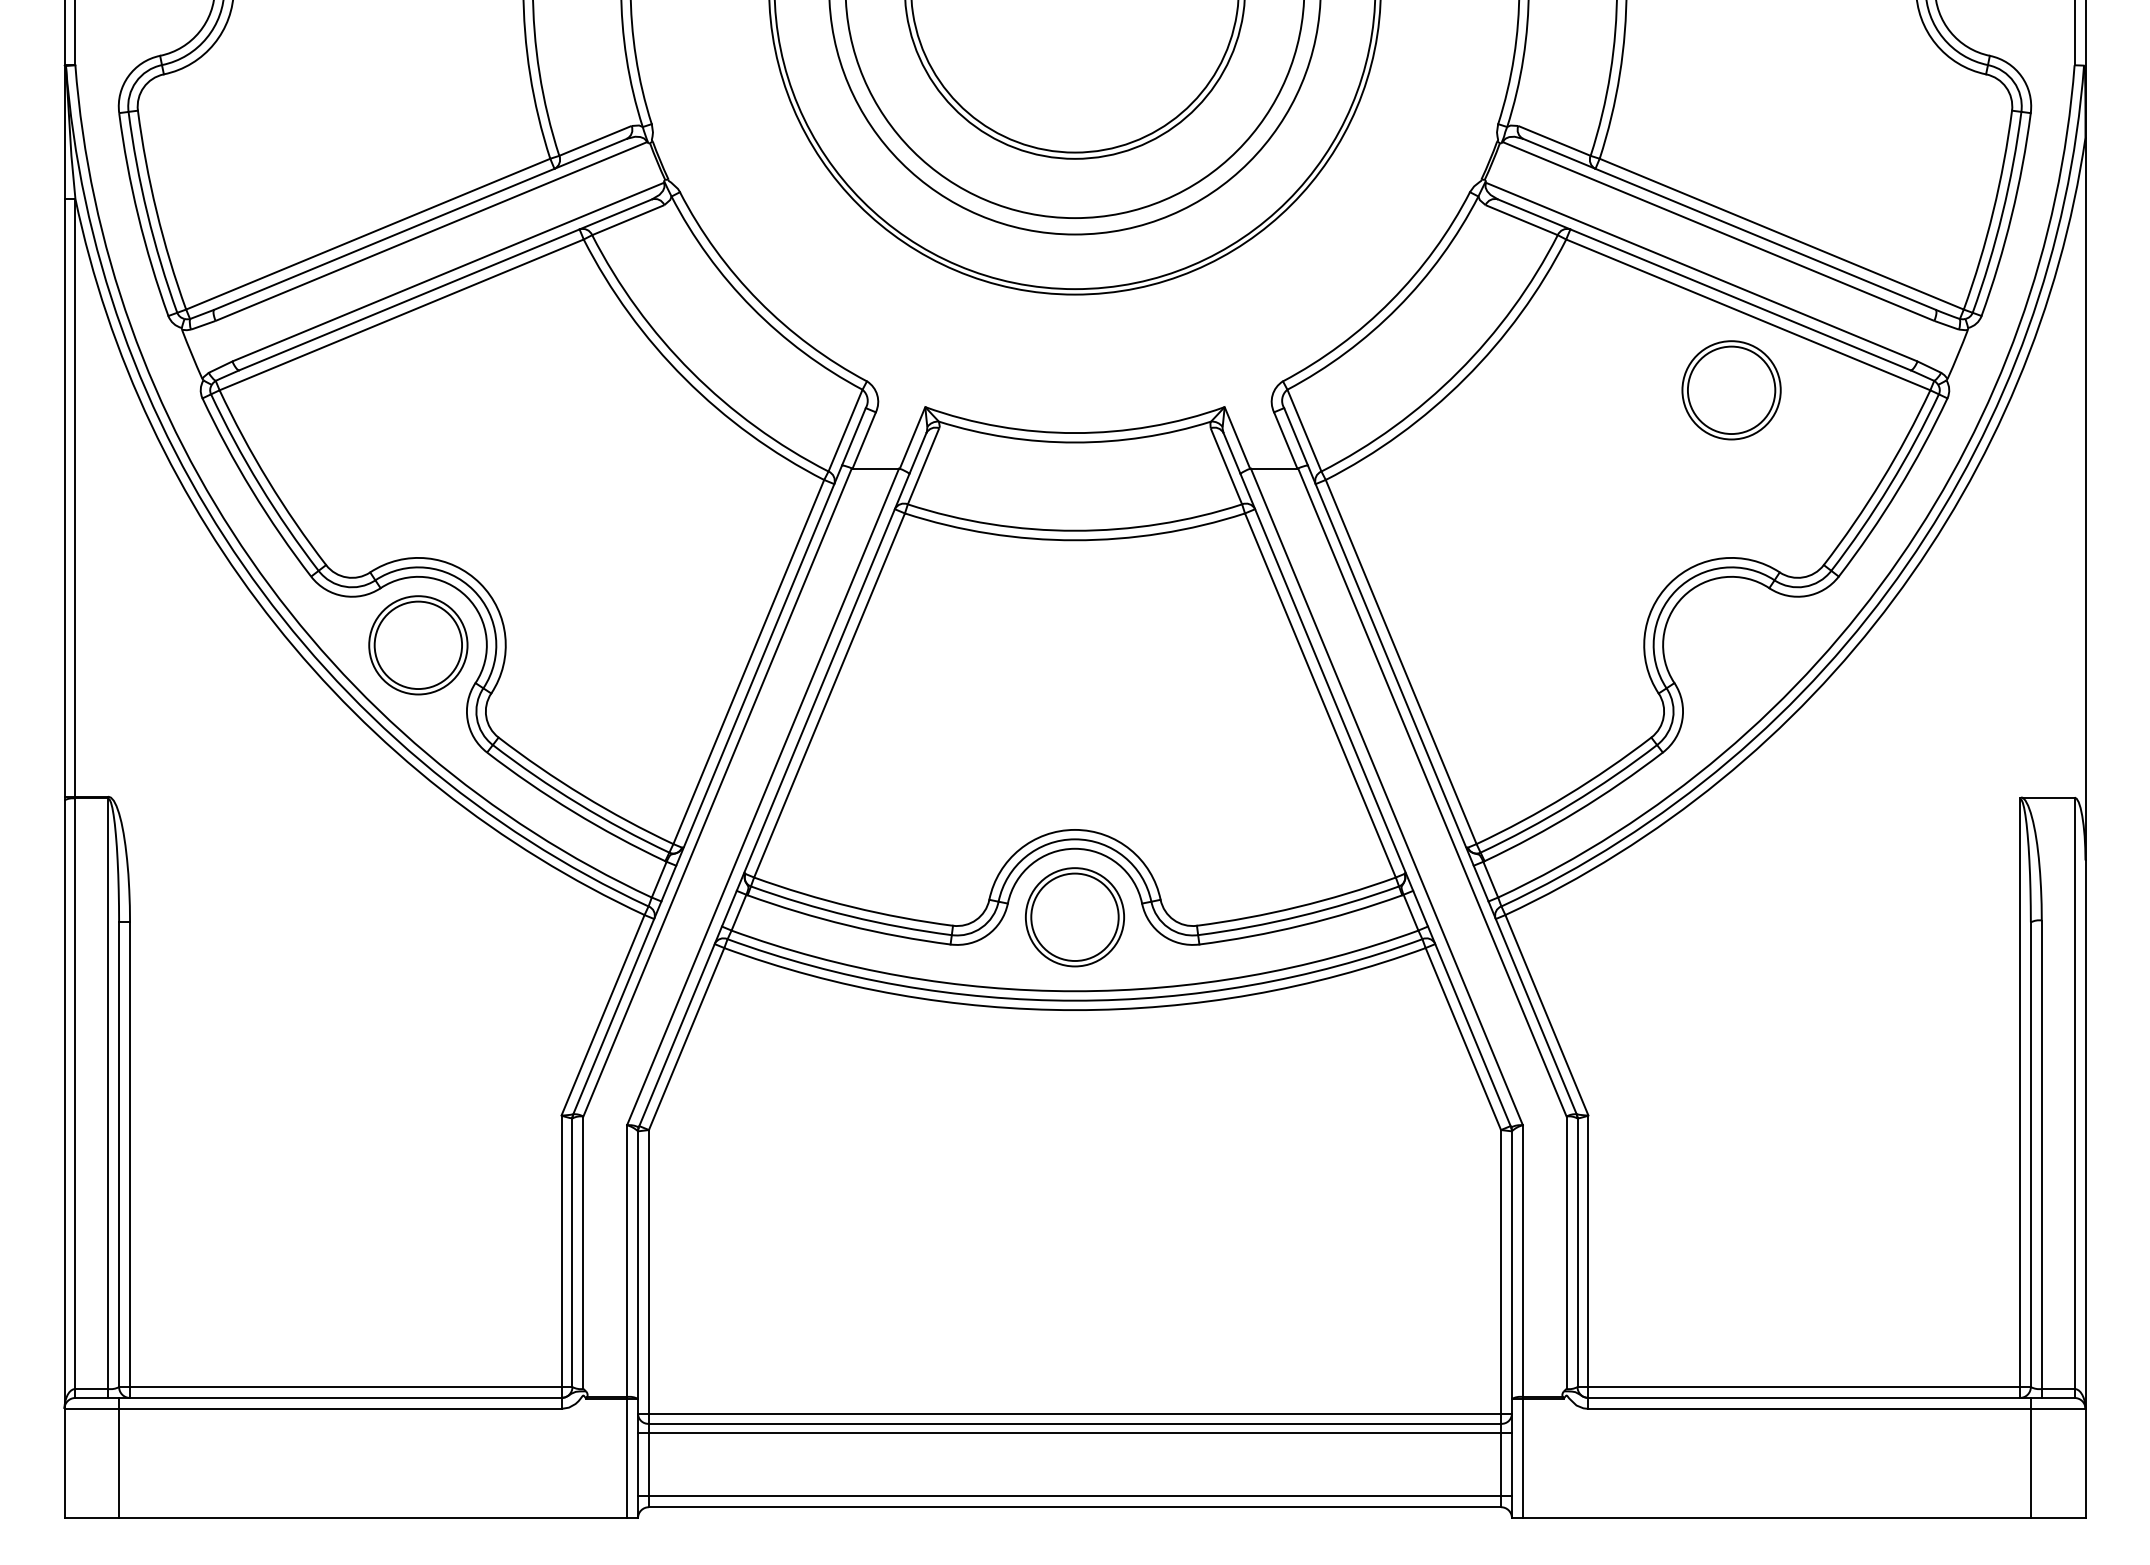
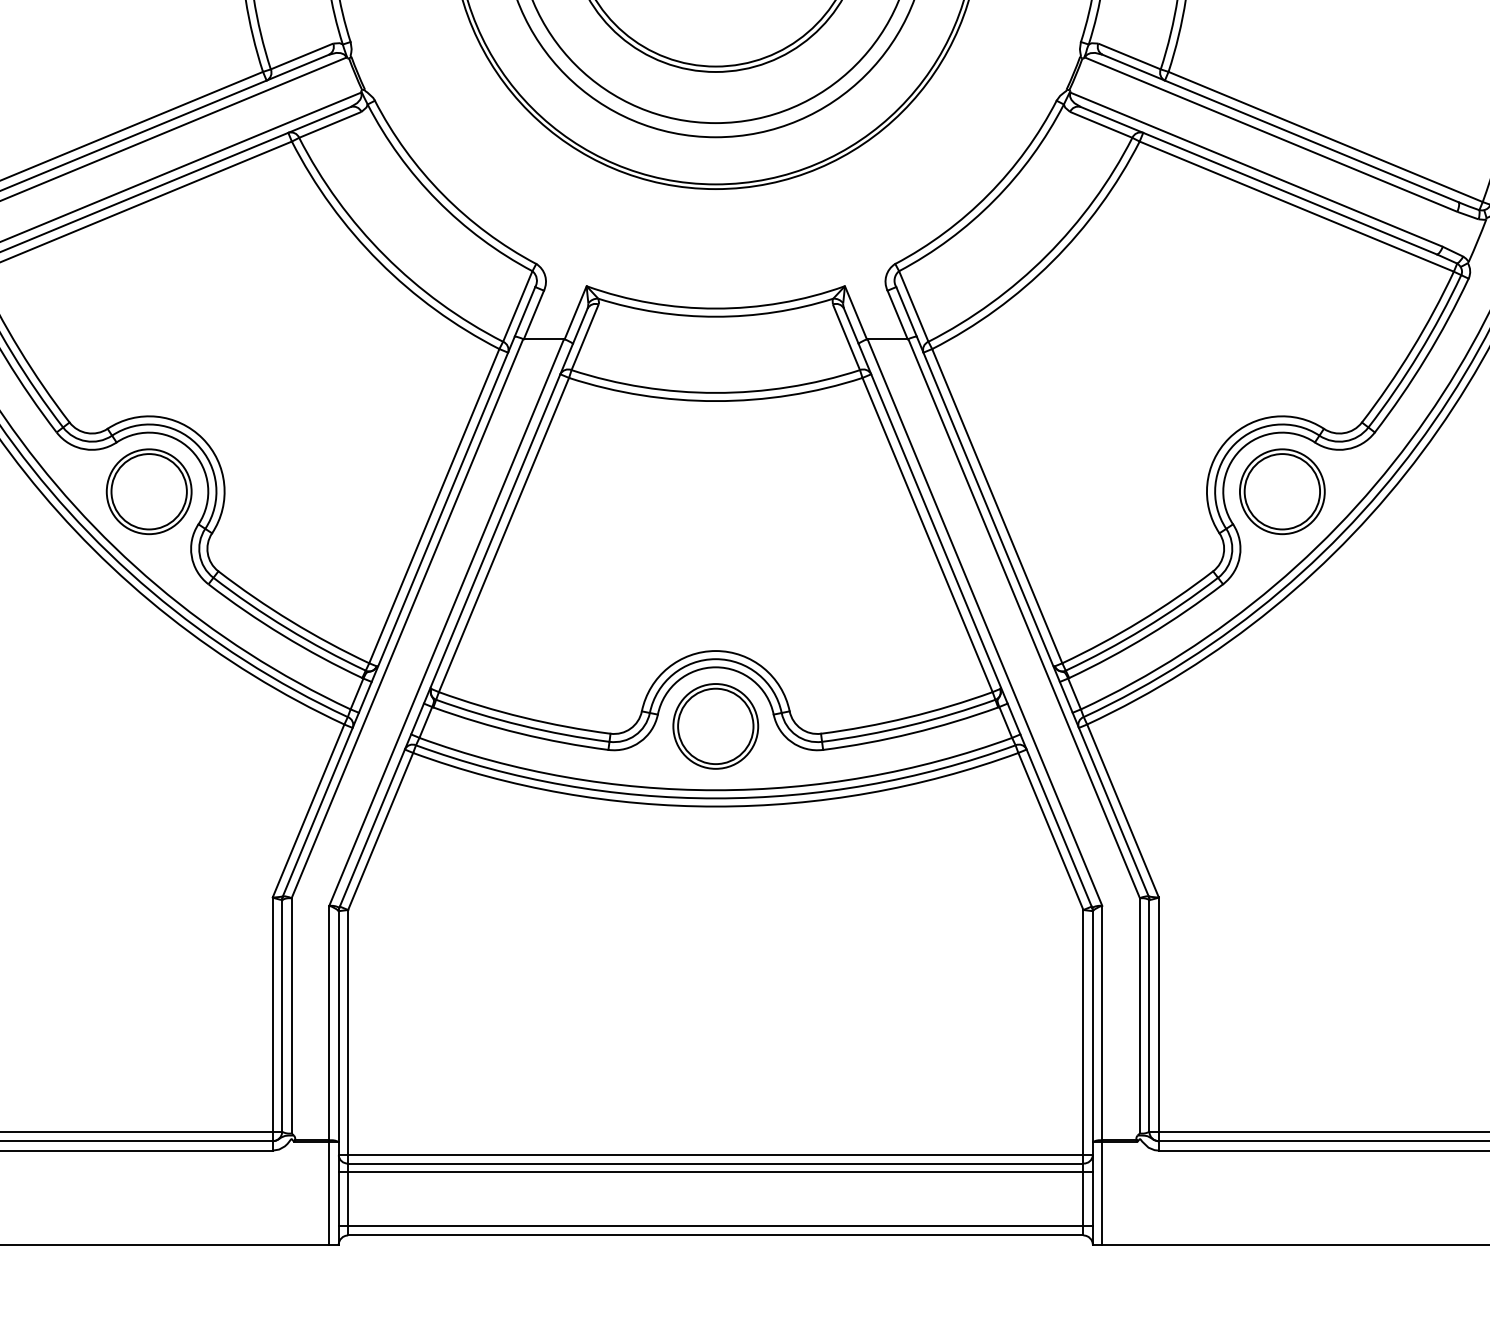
part: (1731, 390) -> (1282, 491), moved

